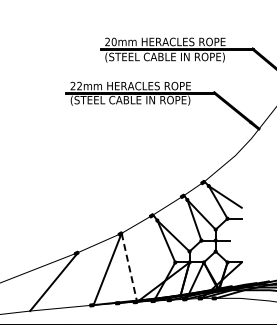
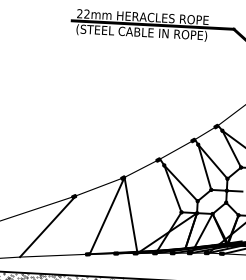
line: (129, 268) -> (131, 216), dashed -> solid

